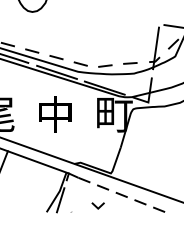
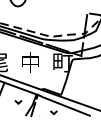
line: (33, 187) -> (18, 102), added
line: (121, 194) -> (66, 106), dashed -> solid

